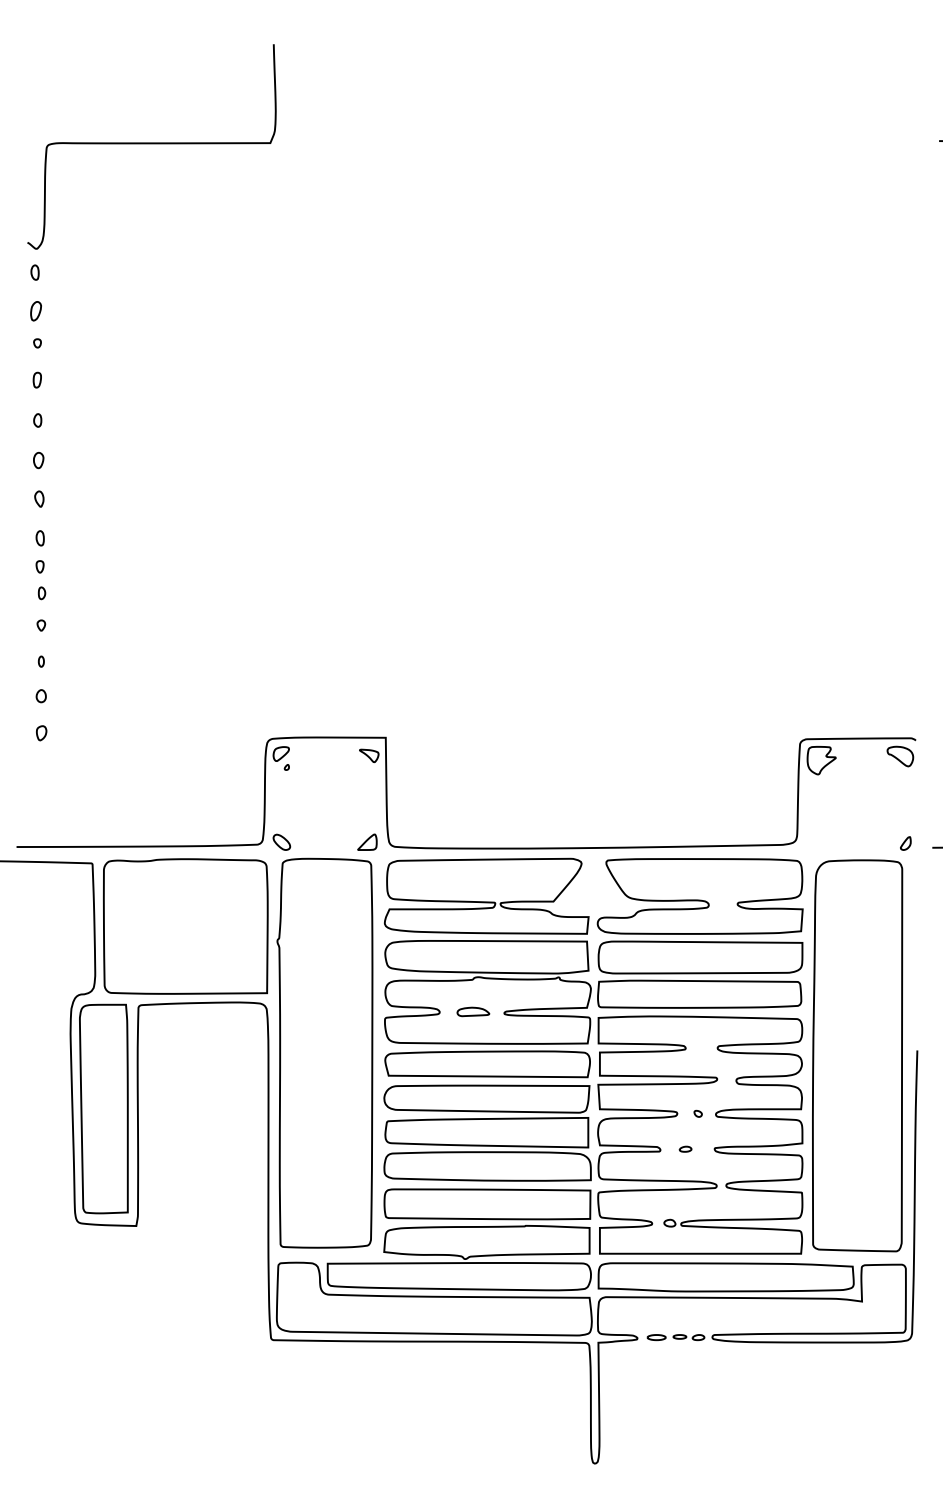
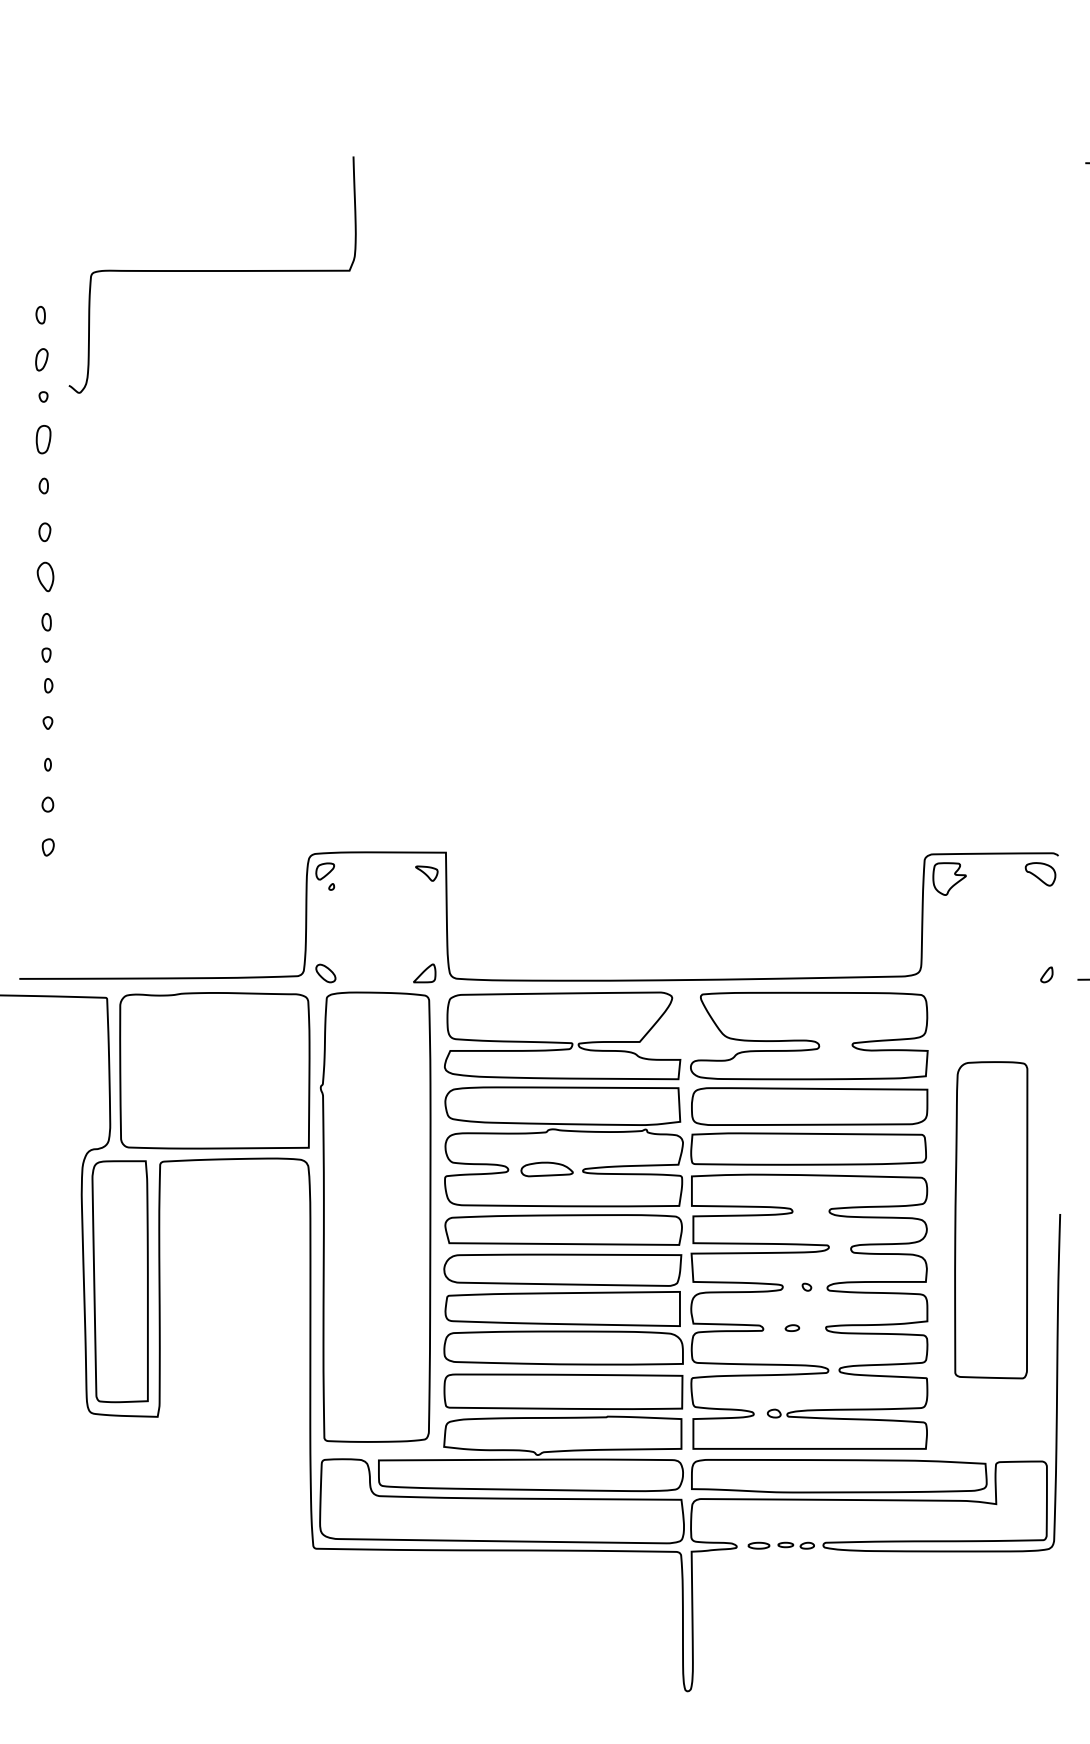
curve: (151, 144) -> (212, 272), moved
part: (36, 379) -> (42, 438), size x1.6
part: (39, 498) -> (45, 576), size x1.6
part: (473, 1011) -> (547, 1168), size x1.4
part: (857, 1055) -> (991, 1219), size x0.7

